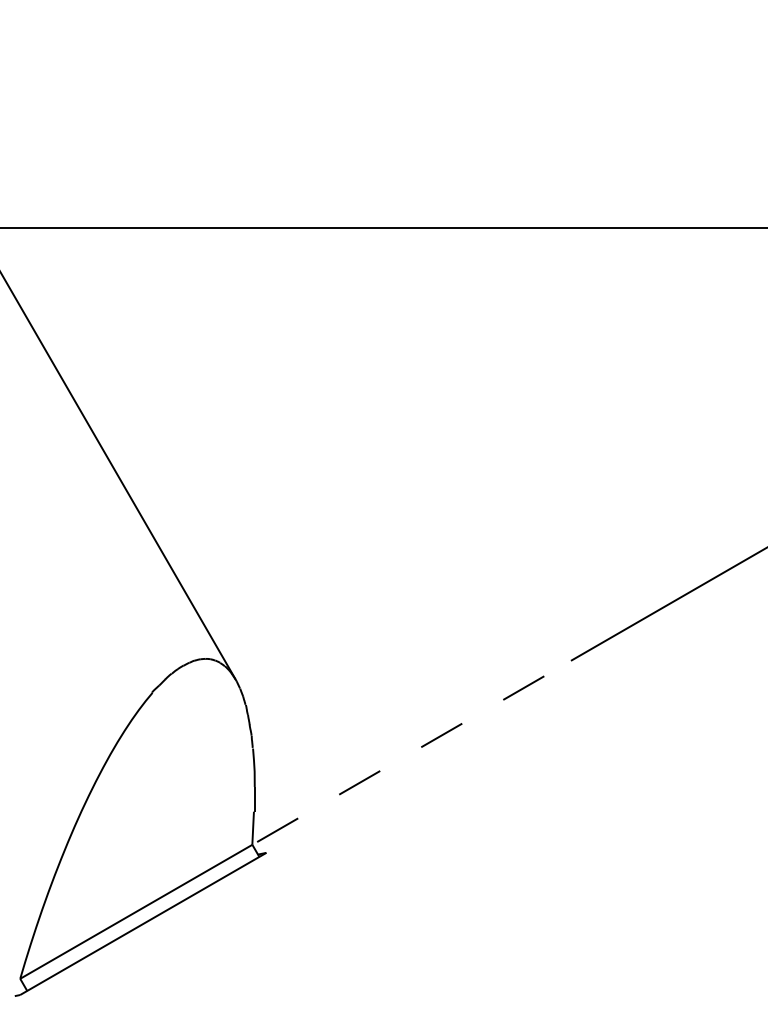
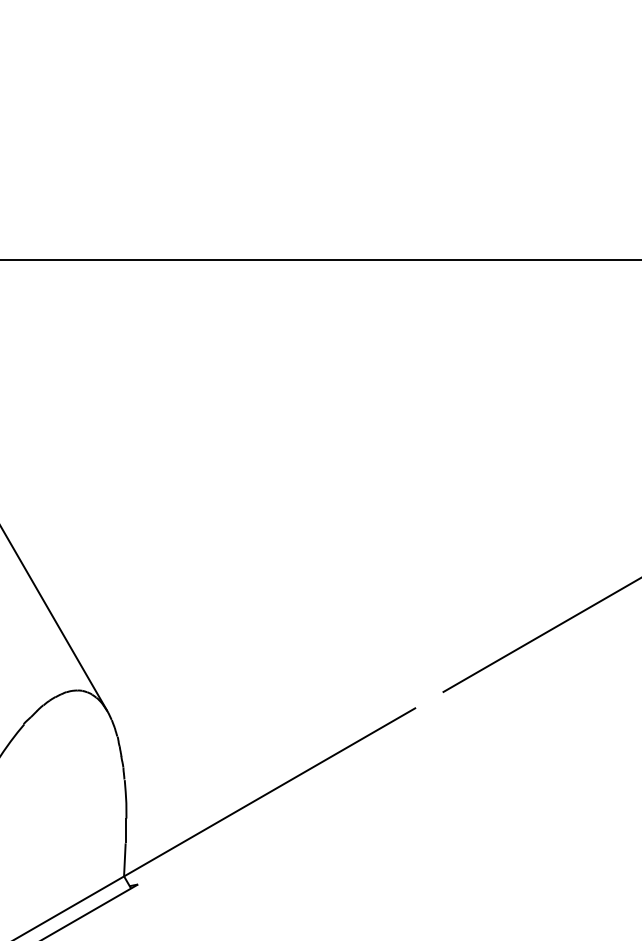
line: (398, 760) -> (270, 792), dashed -> solid

